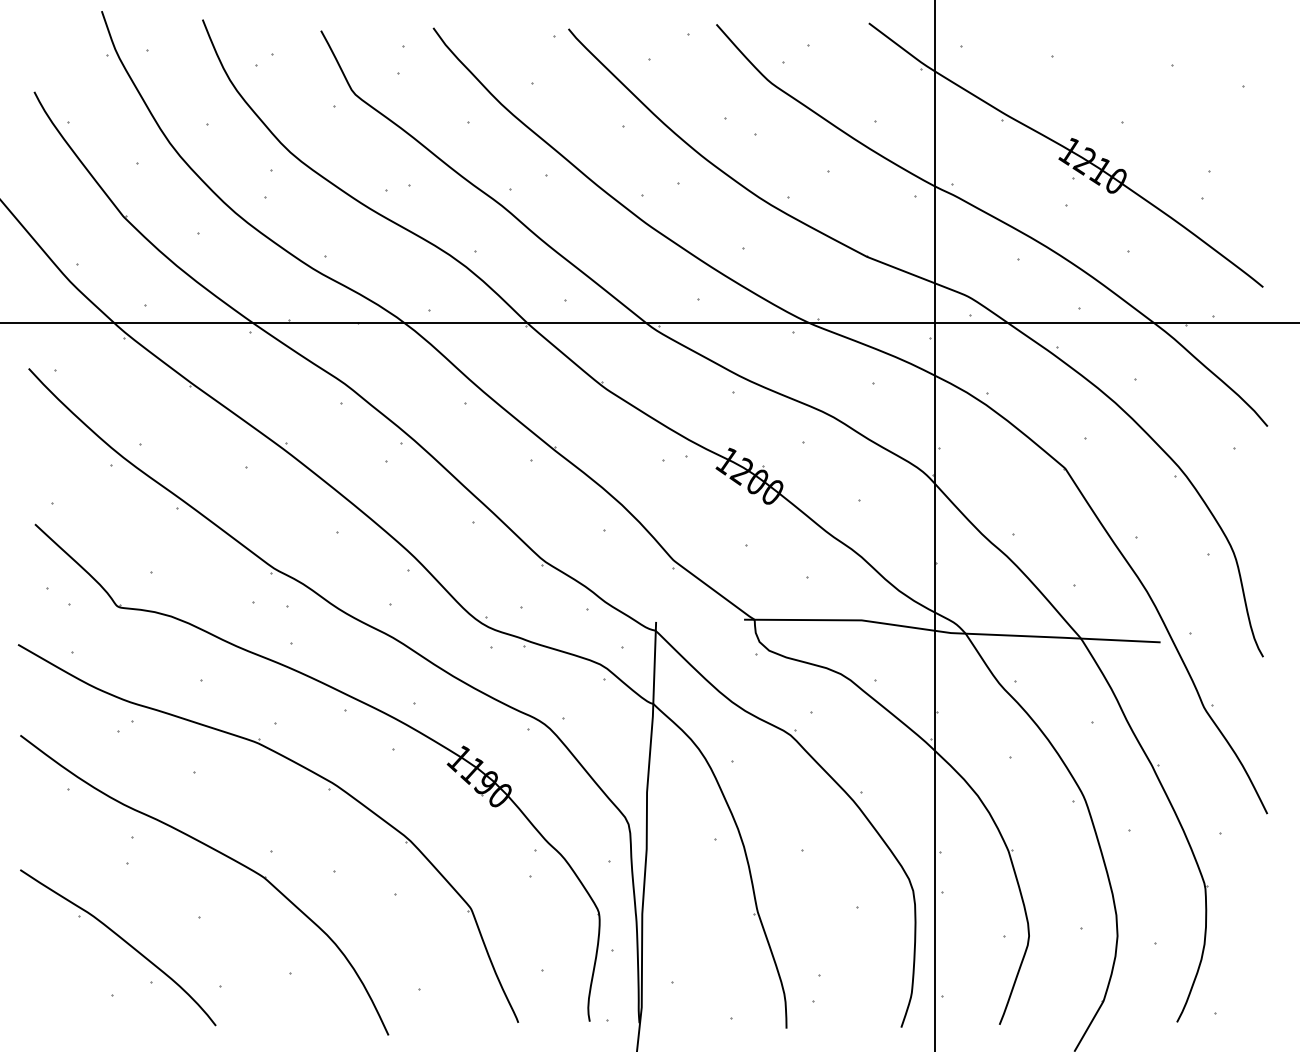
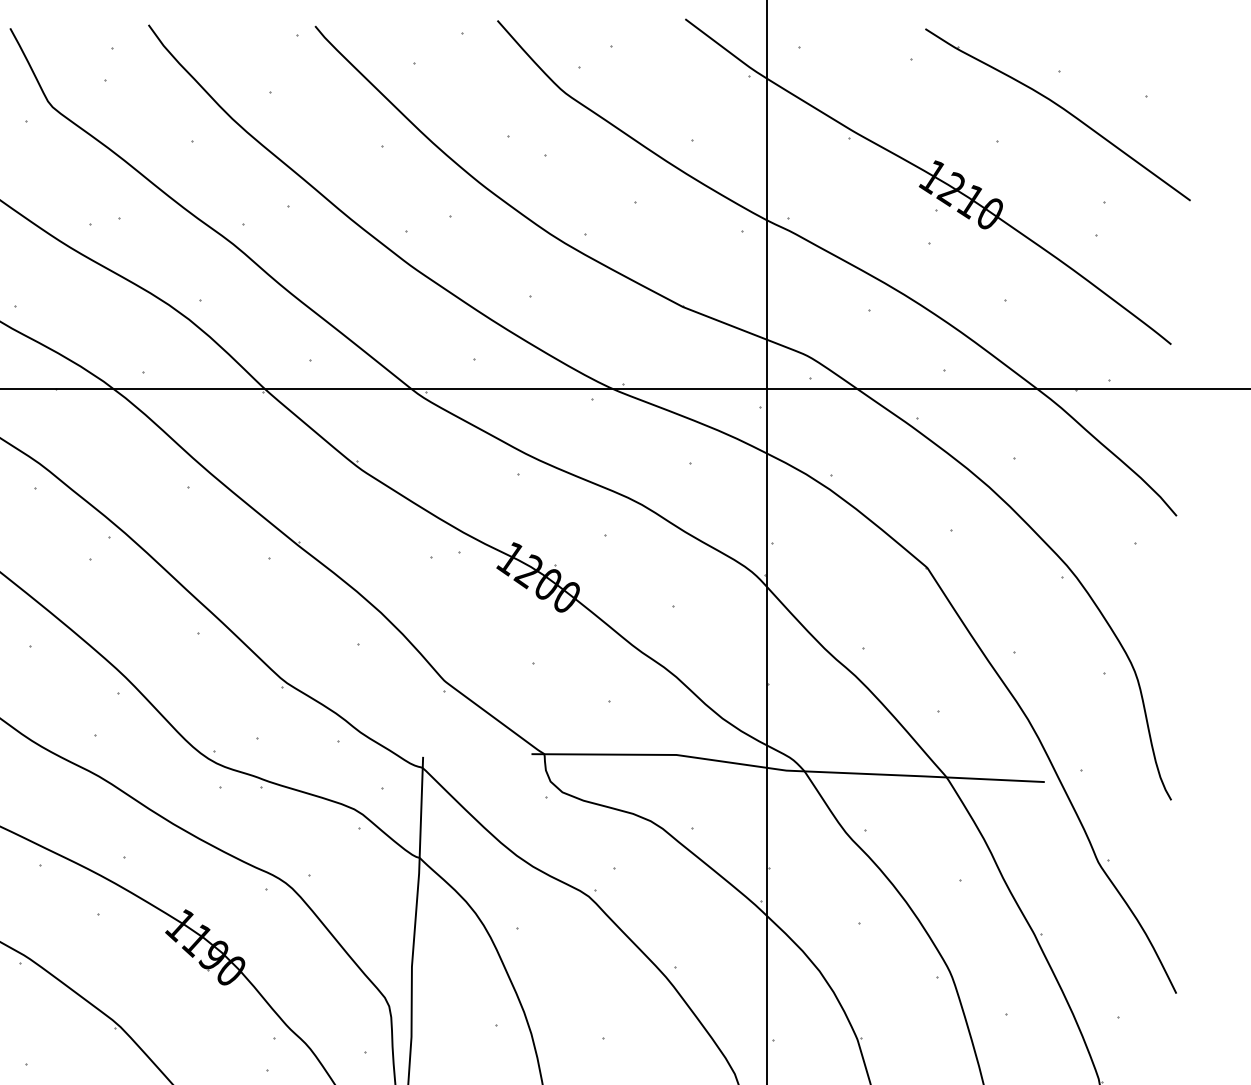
part: (1171, 100) -> (1058, 114), added

